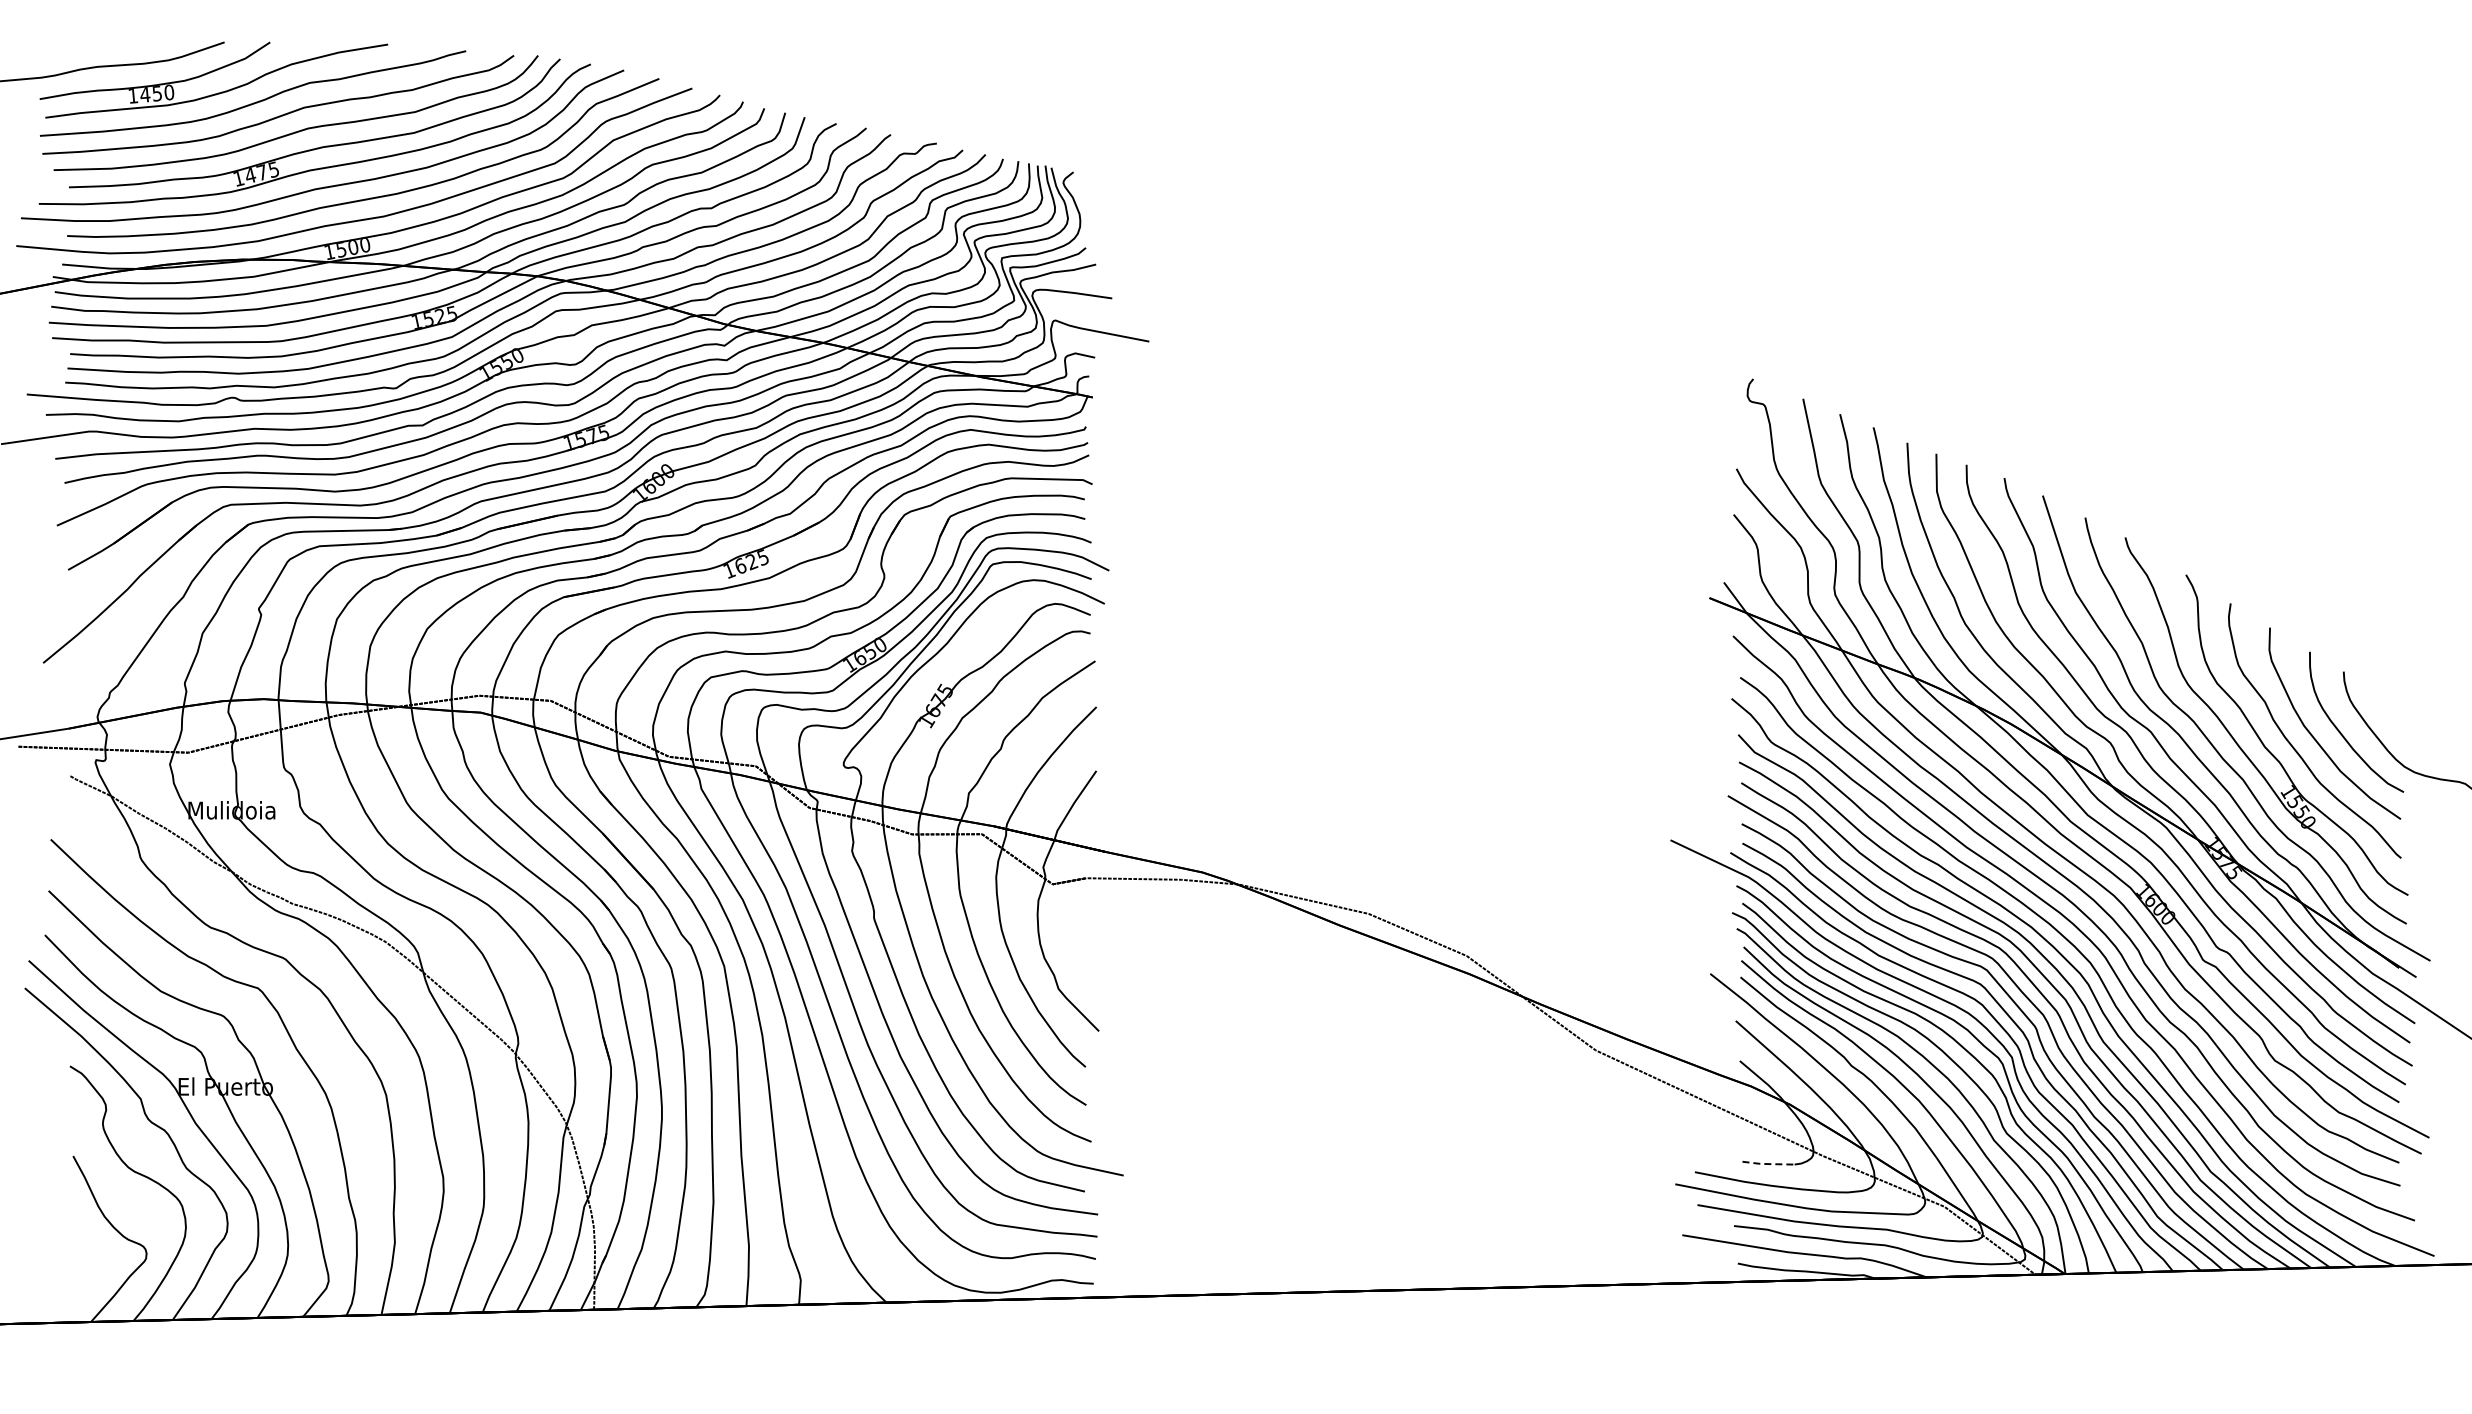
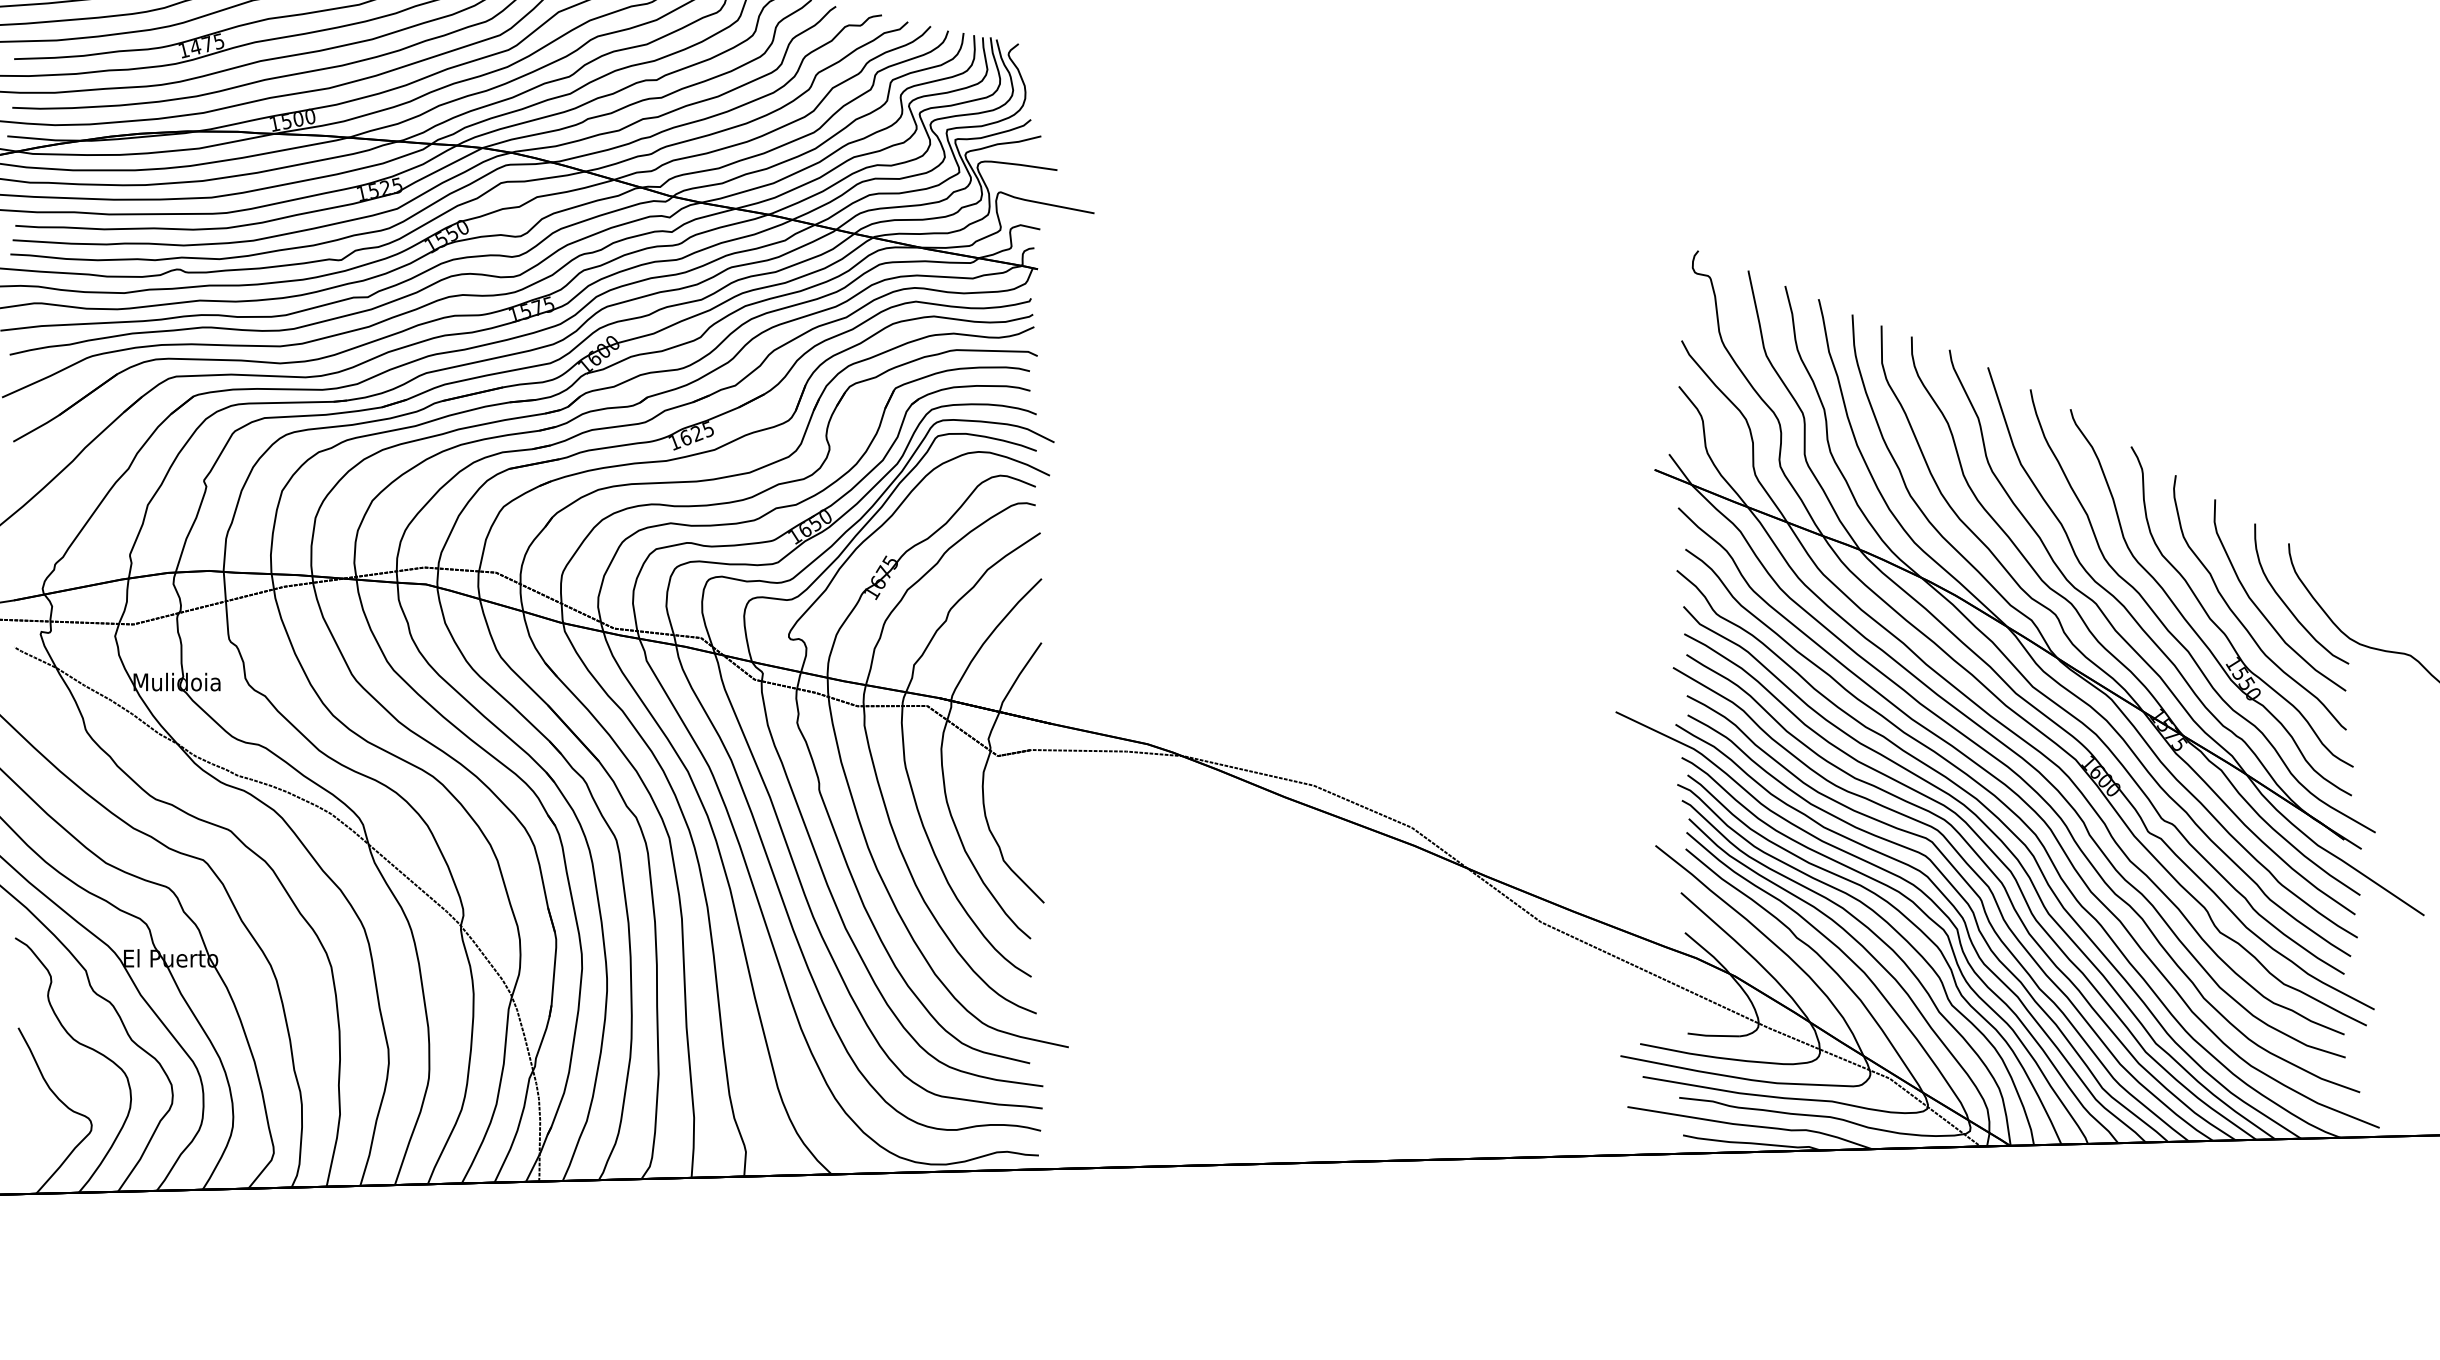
line: (1767, 1164) -> (1712, 1036), dashed -> solid

